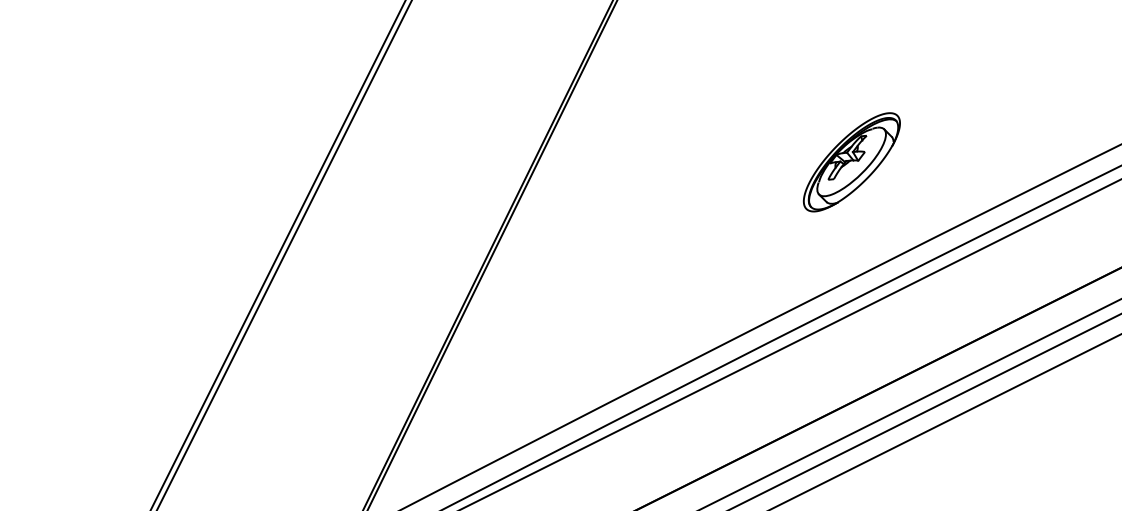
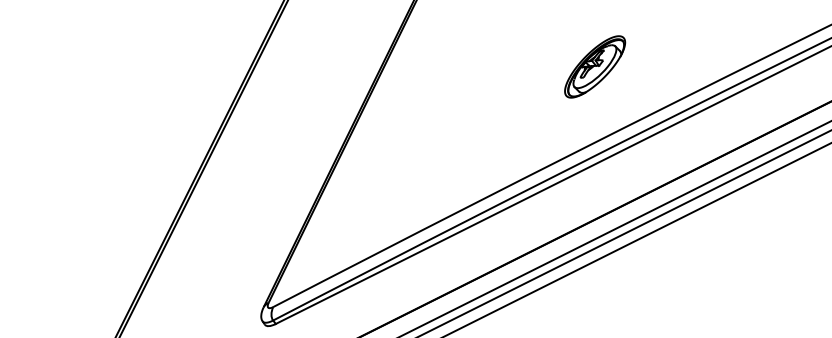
part: (852, 161) -> (595, 66), moved

